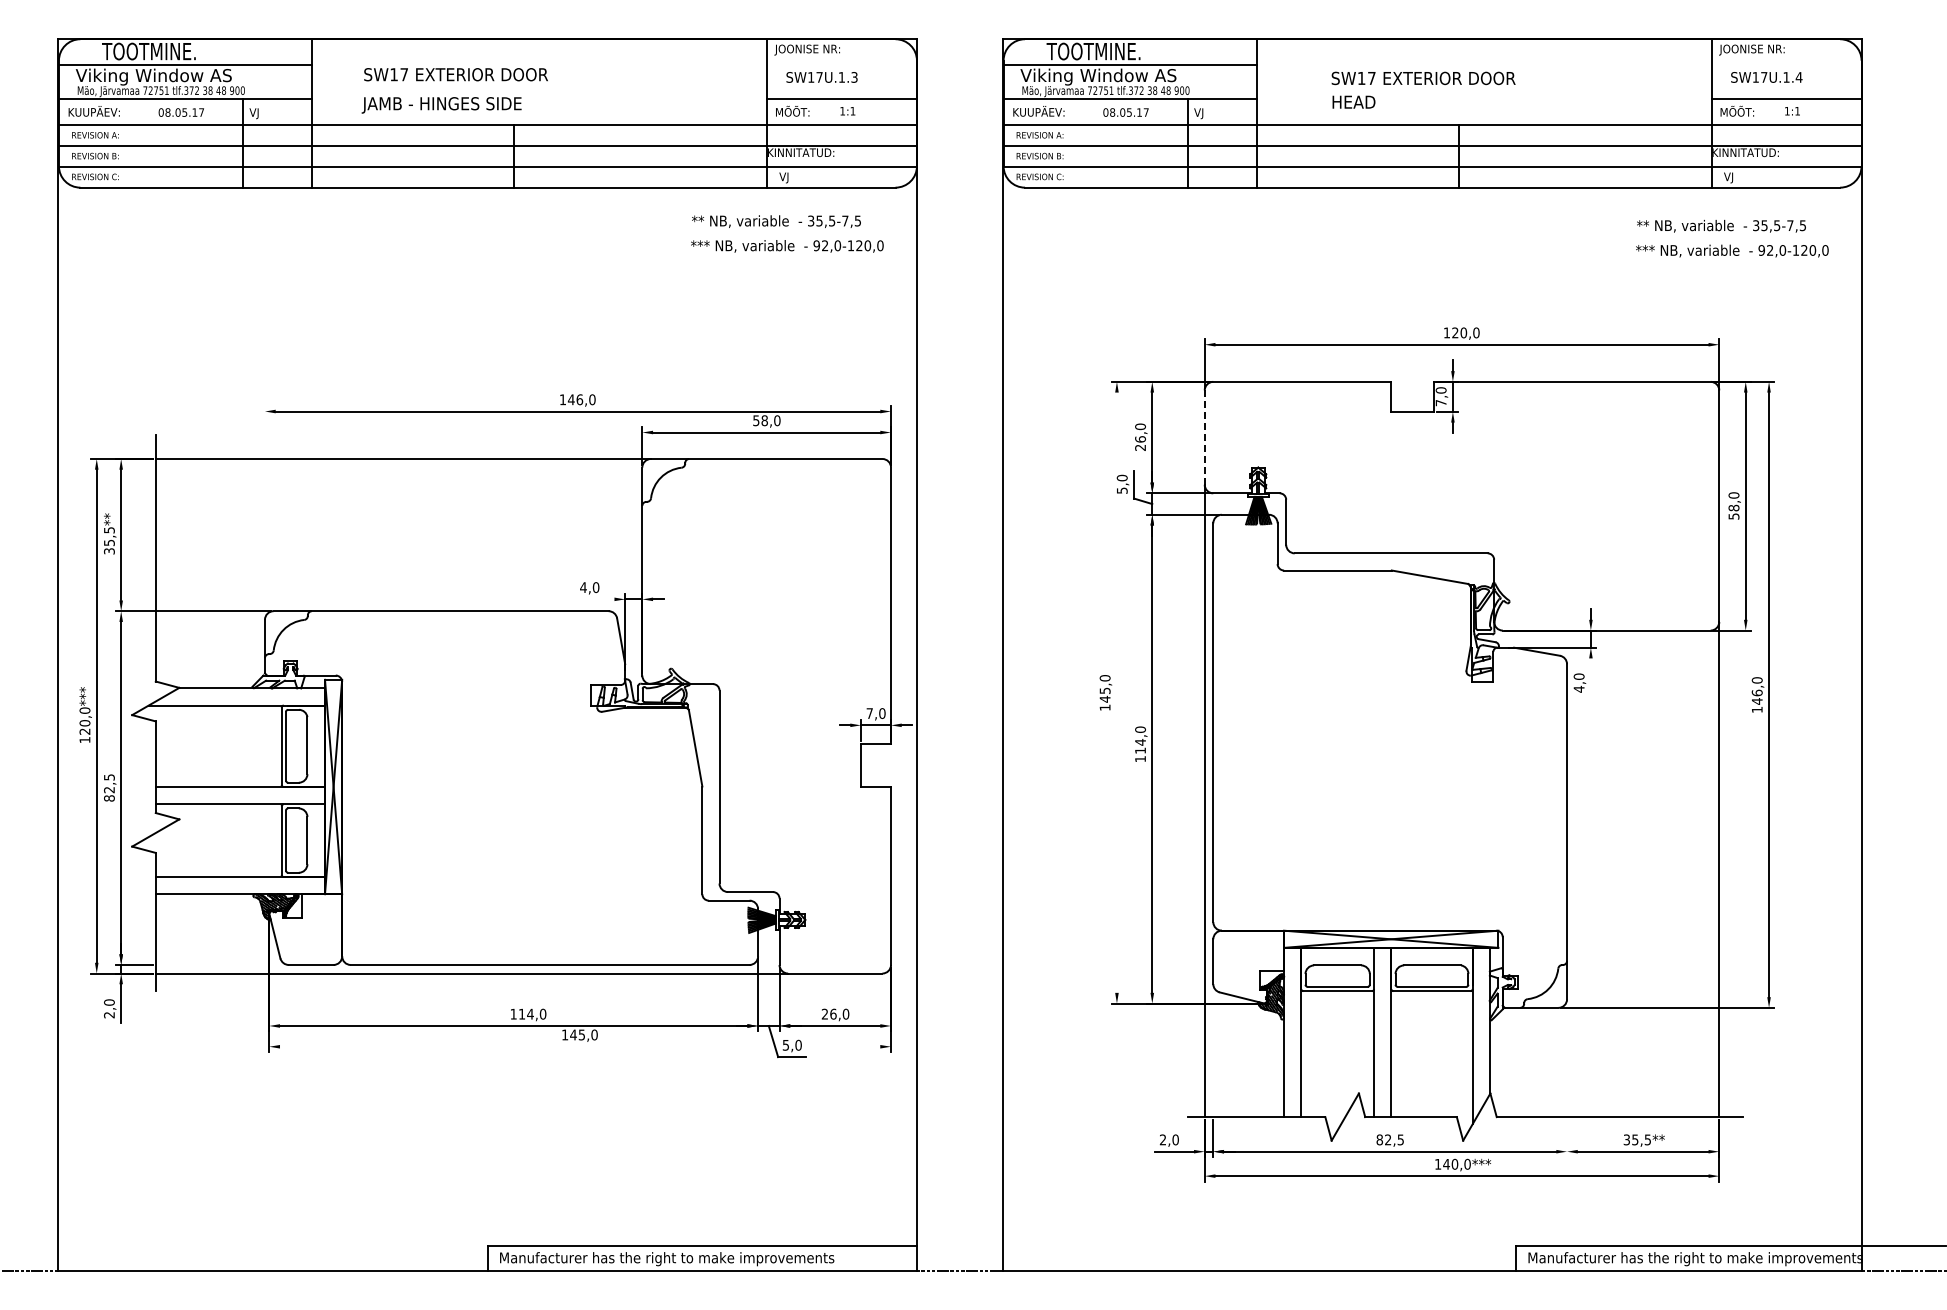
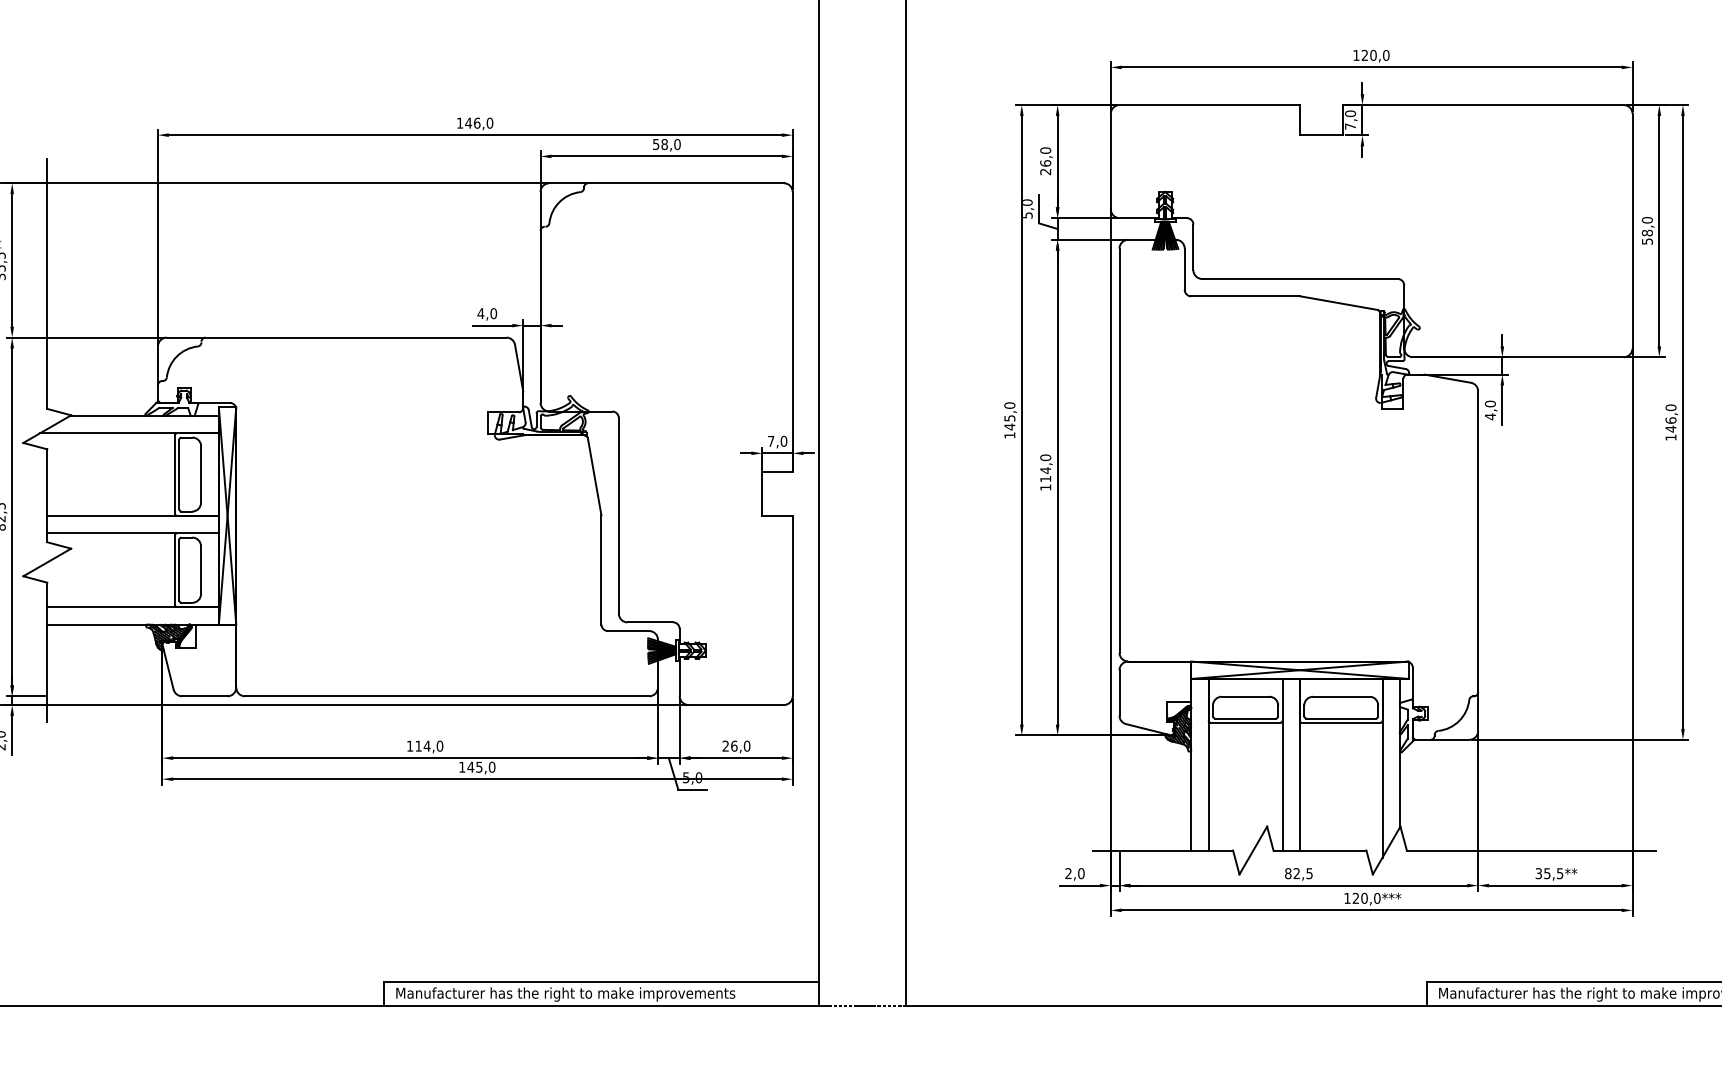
line: (1204, 438) -> (1110, 162), dashed -> solid
line: (265, 511) -> (158, 236), added
line: (594, 599) -> (492, 325), added
line: (1590, 677) -> (1501, 404), added
line: (1116, 692) -> (1021, 420), added
line: (580, 1046) -> (477, 778), added
line: (1567, 1079) -> (1478, 812), added
text: (1446, 1163) -> (1355, 897), 140,0*** -> 120,0***

